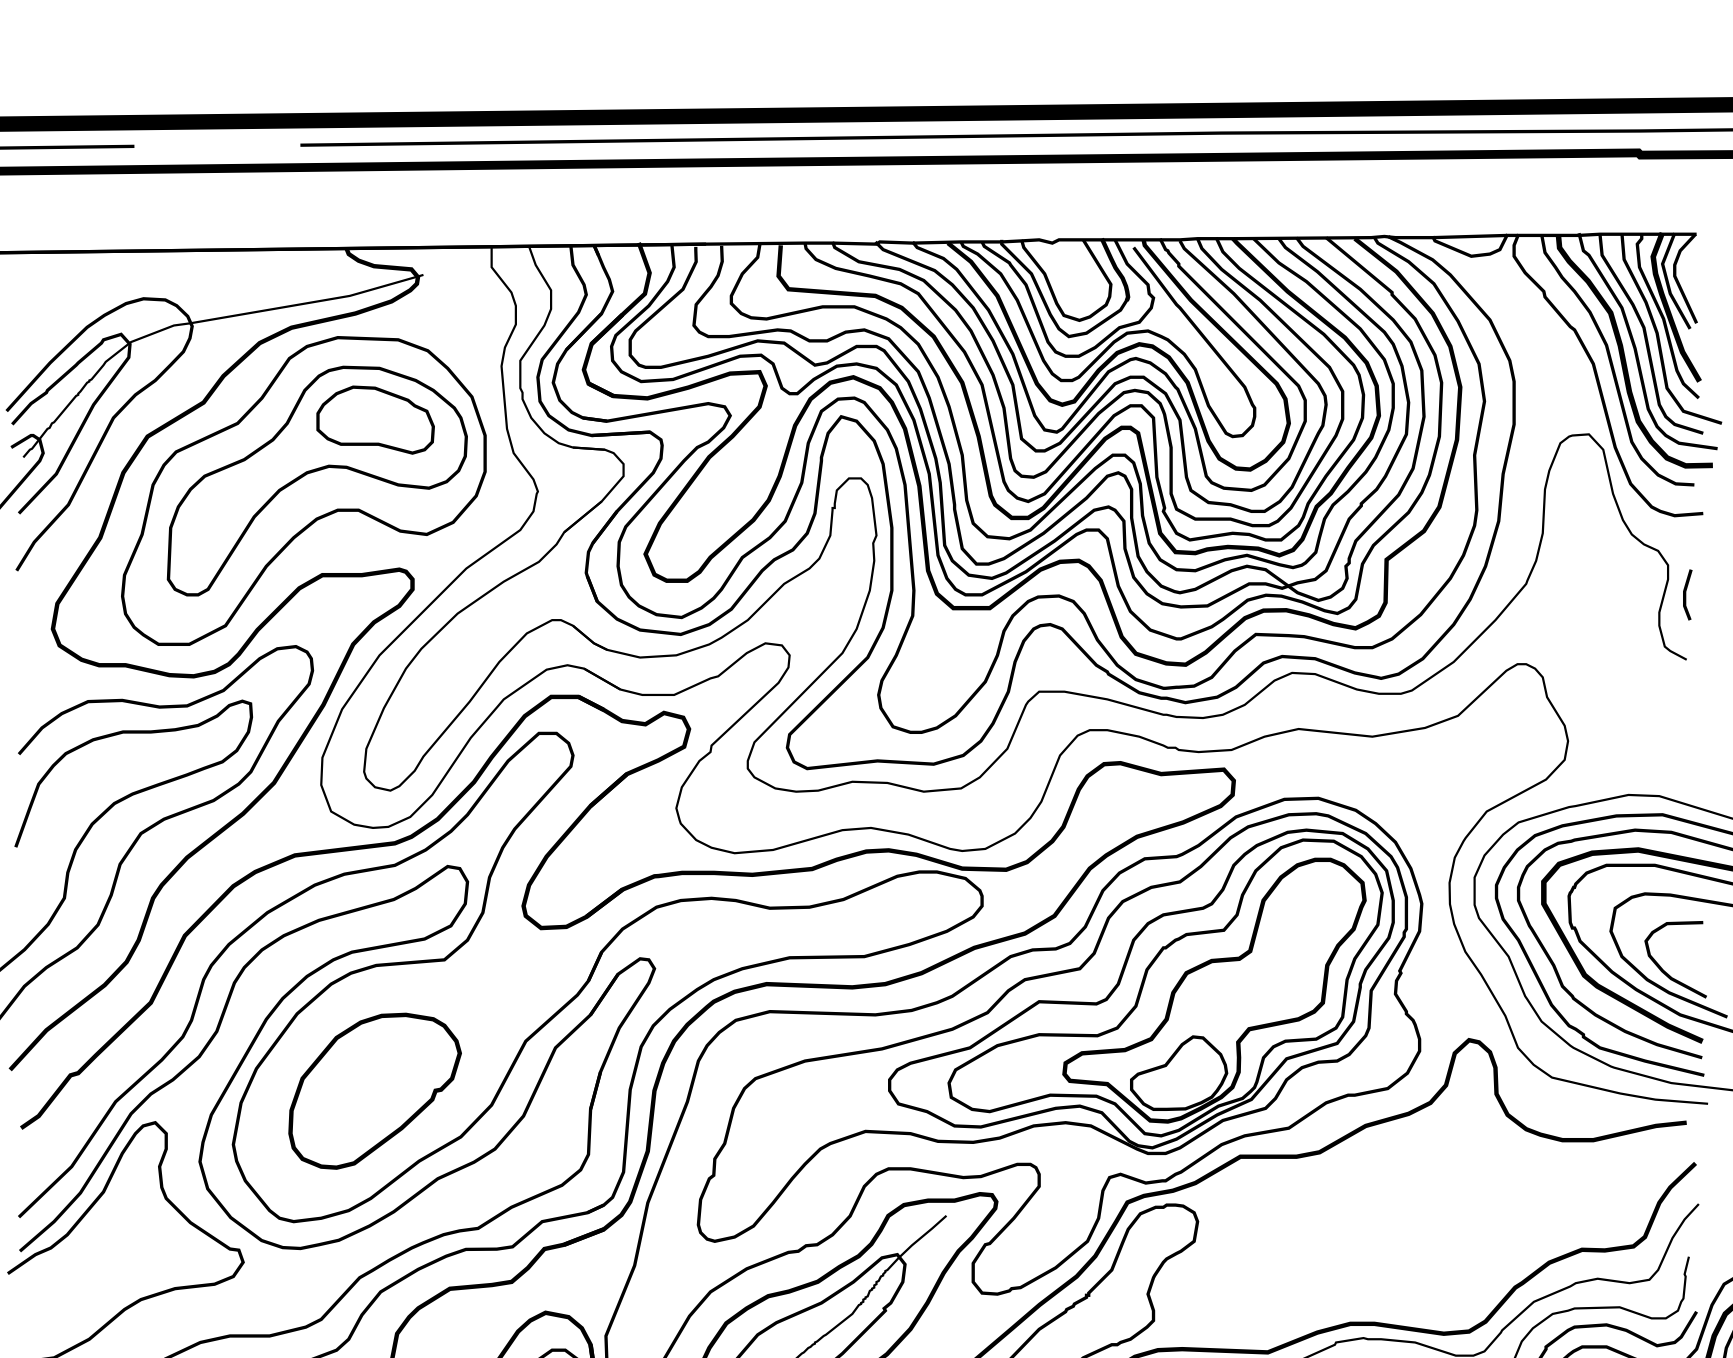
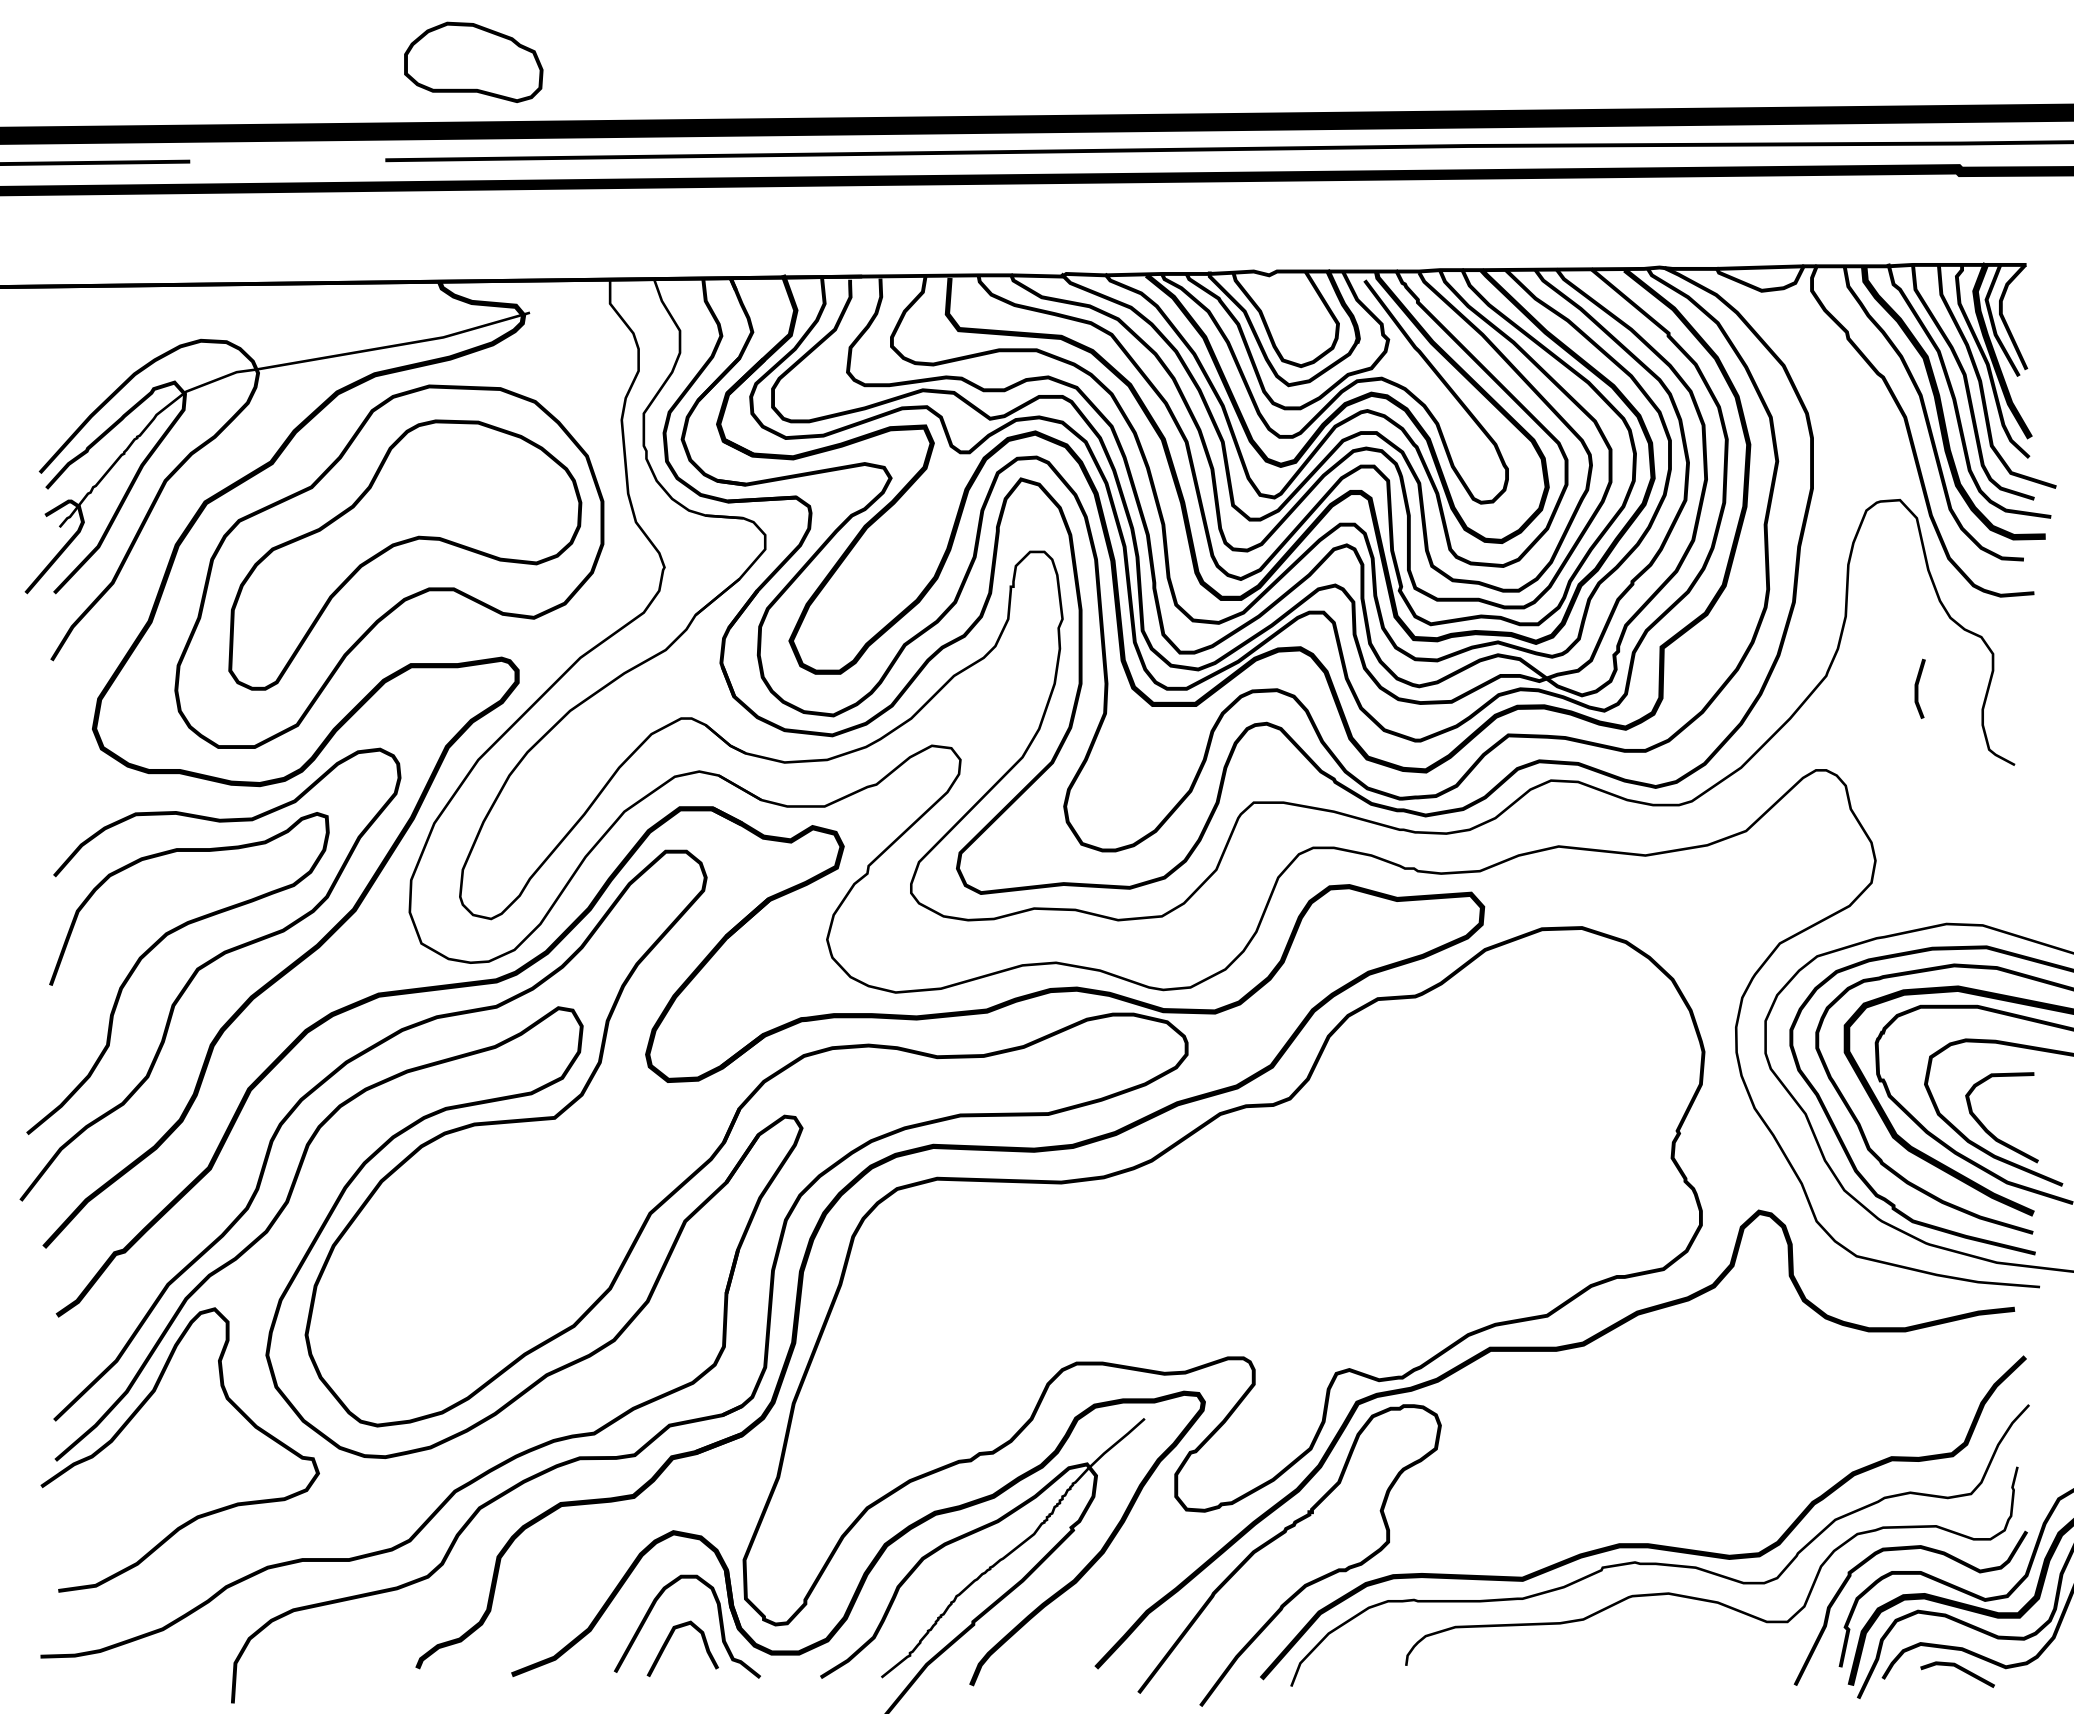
part: (375, 420) -> (473, 62), moved
line: (1686, 594) -> (1918, 688), moved
part: (1052, 1027) -> (1269, 1197), removed
part: (375, 1091) -> (473, 1272), removed

